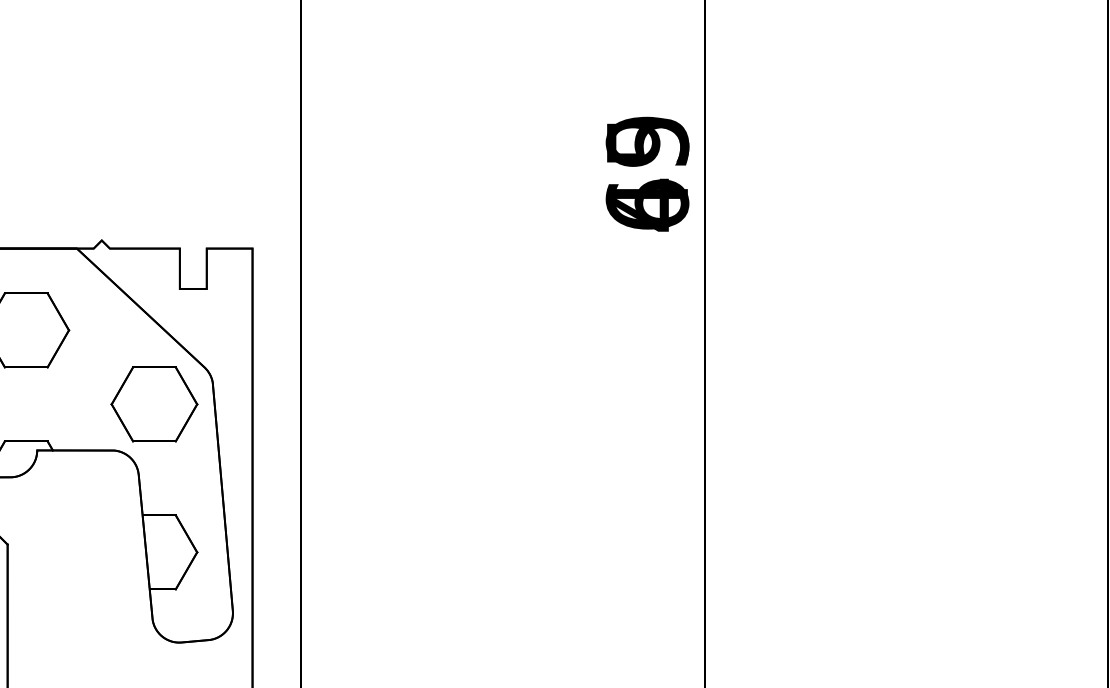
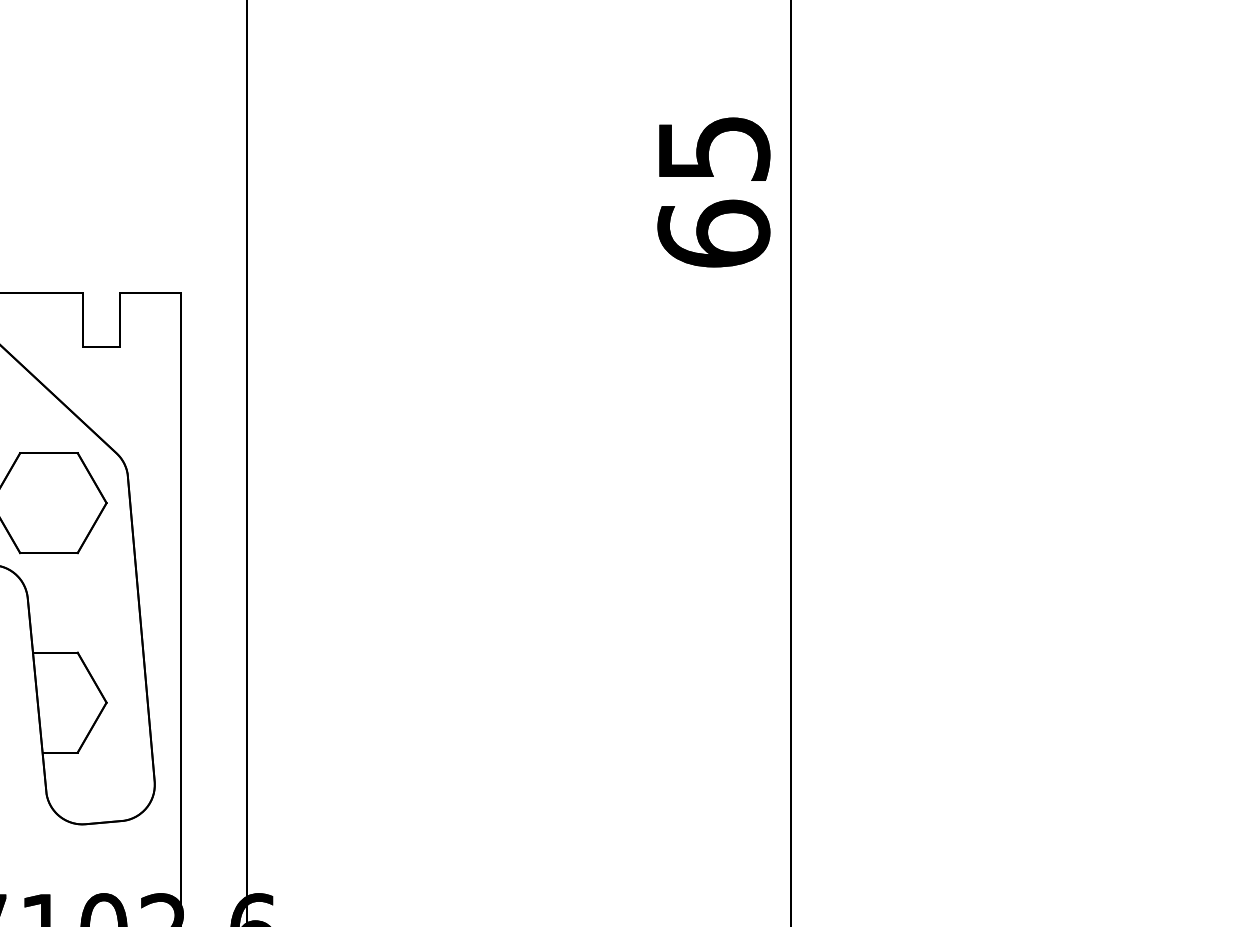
text: (647, 173) -> (713, 191), 49 -> 65

